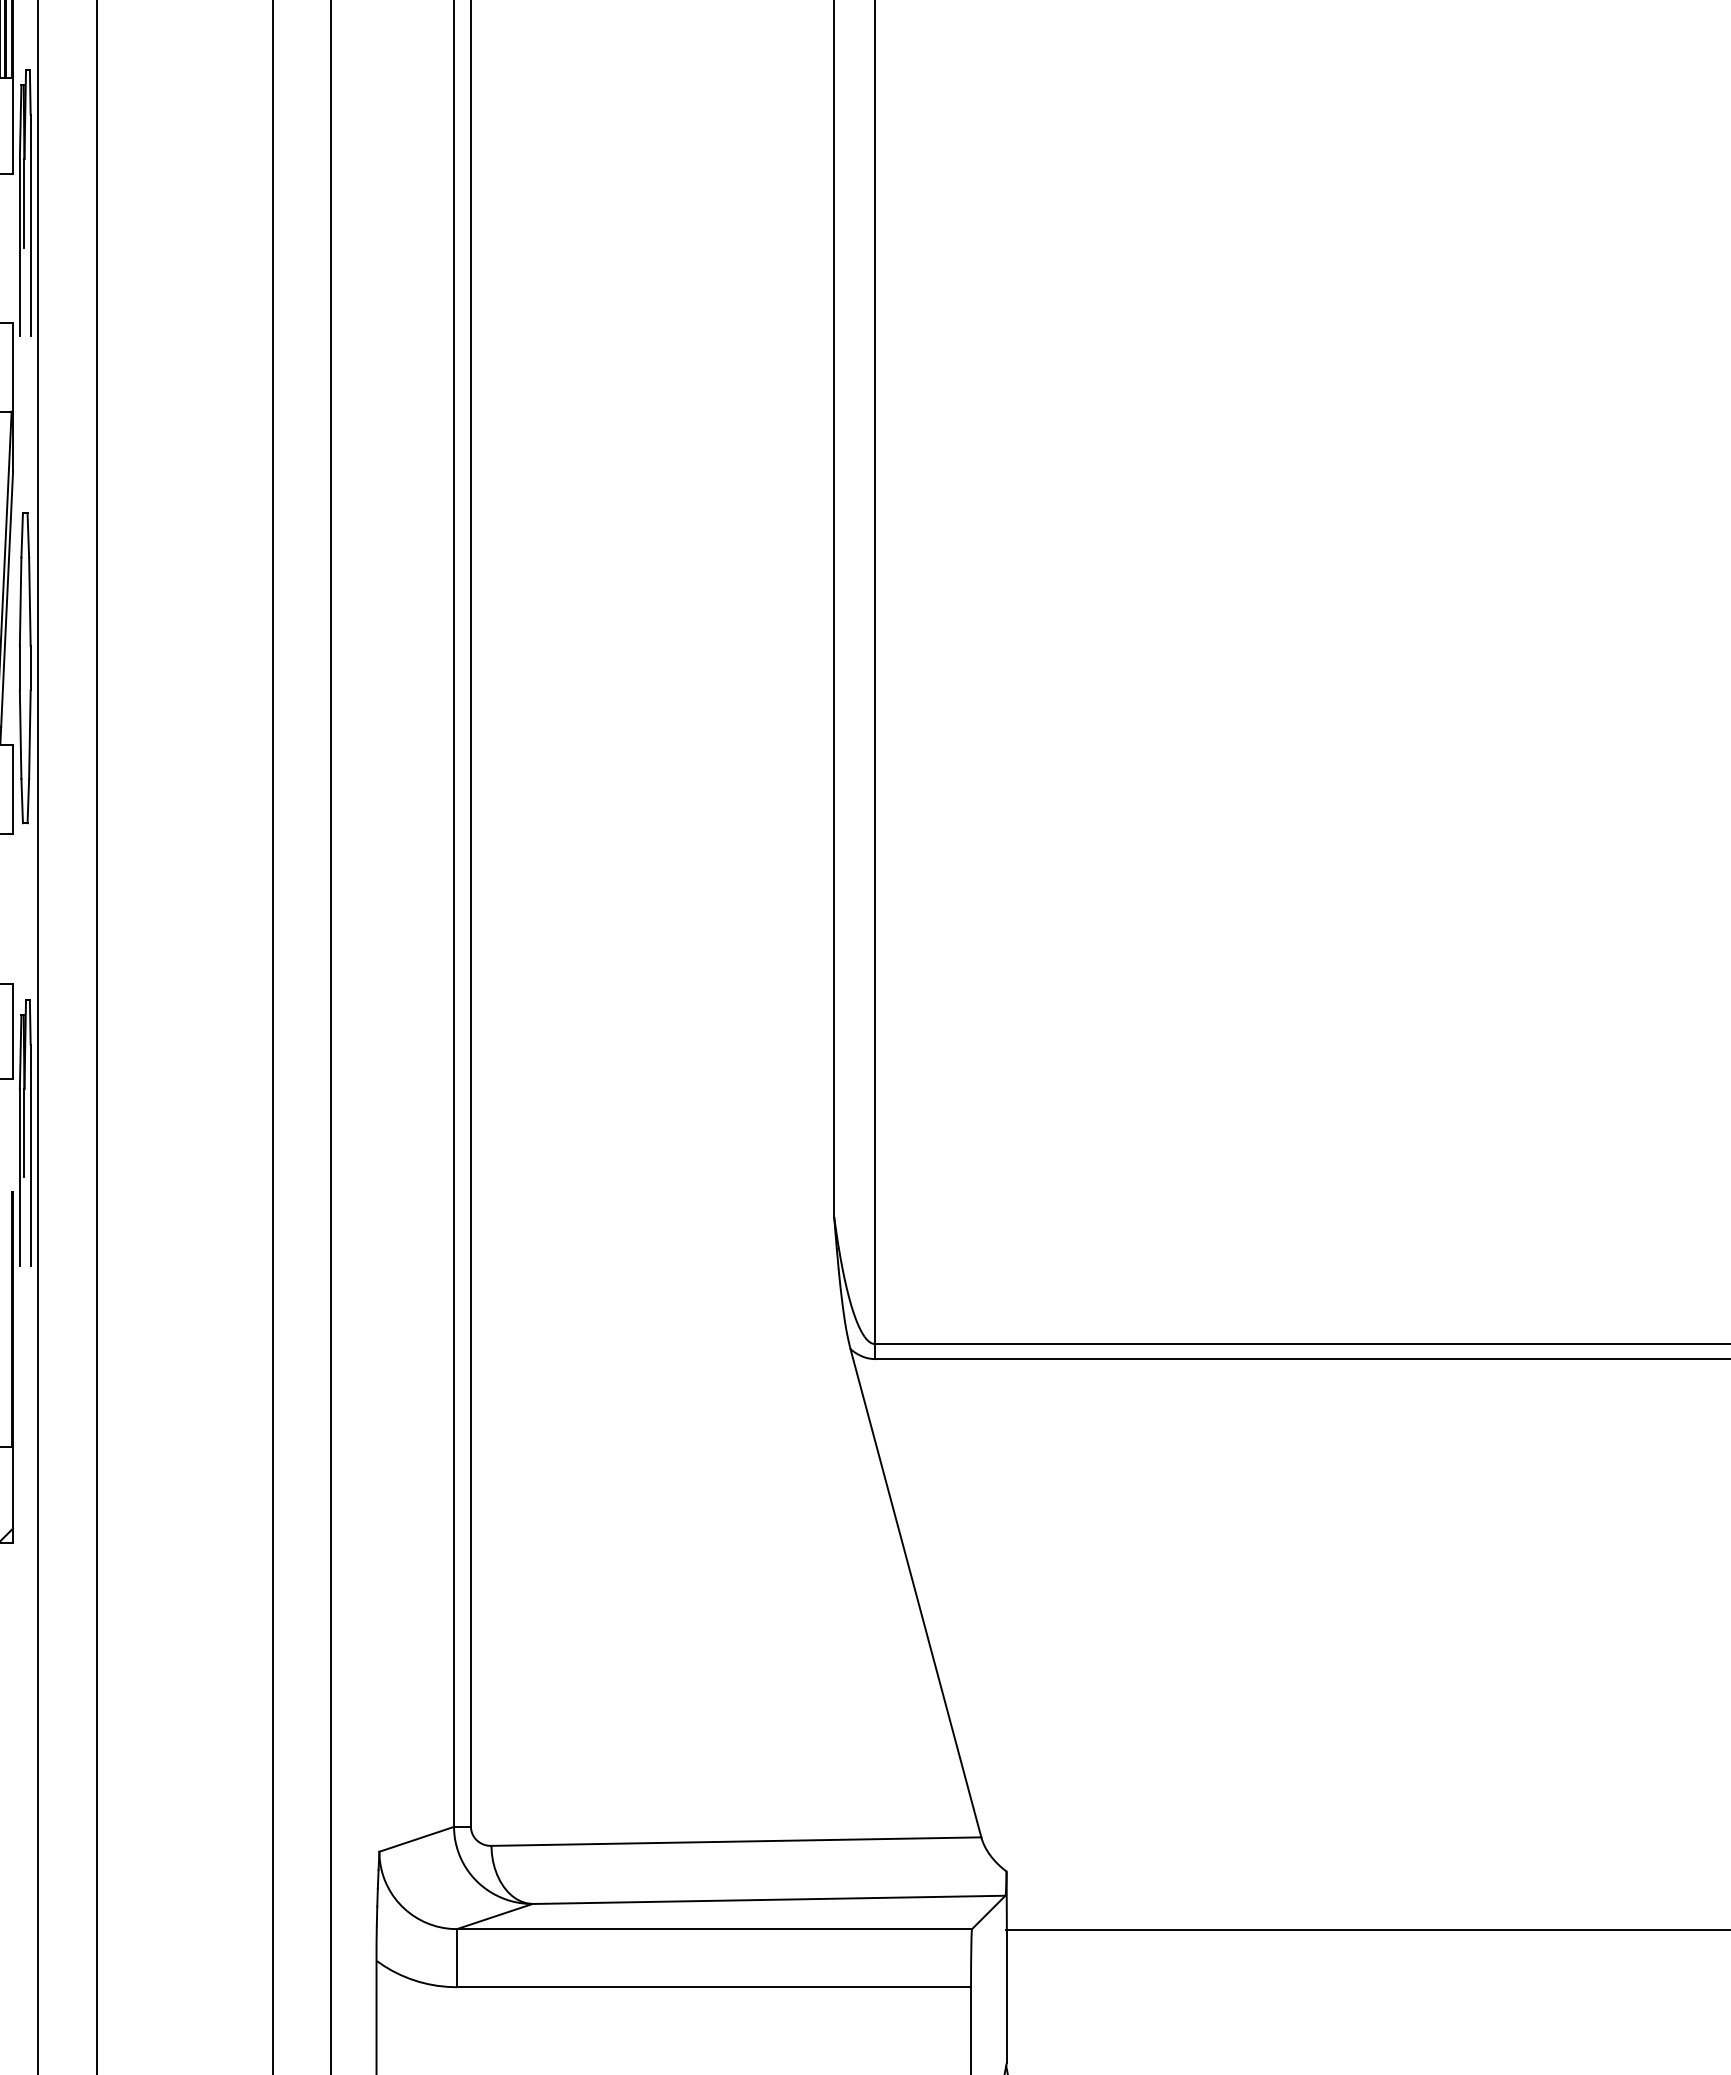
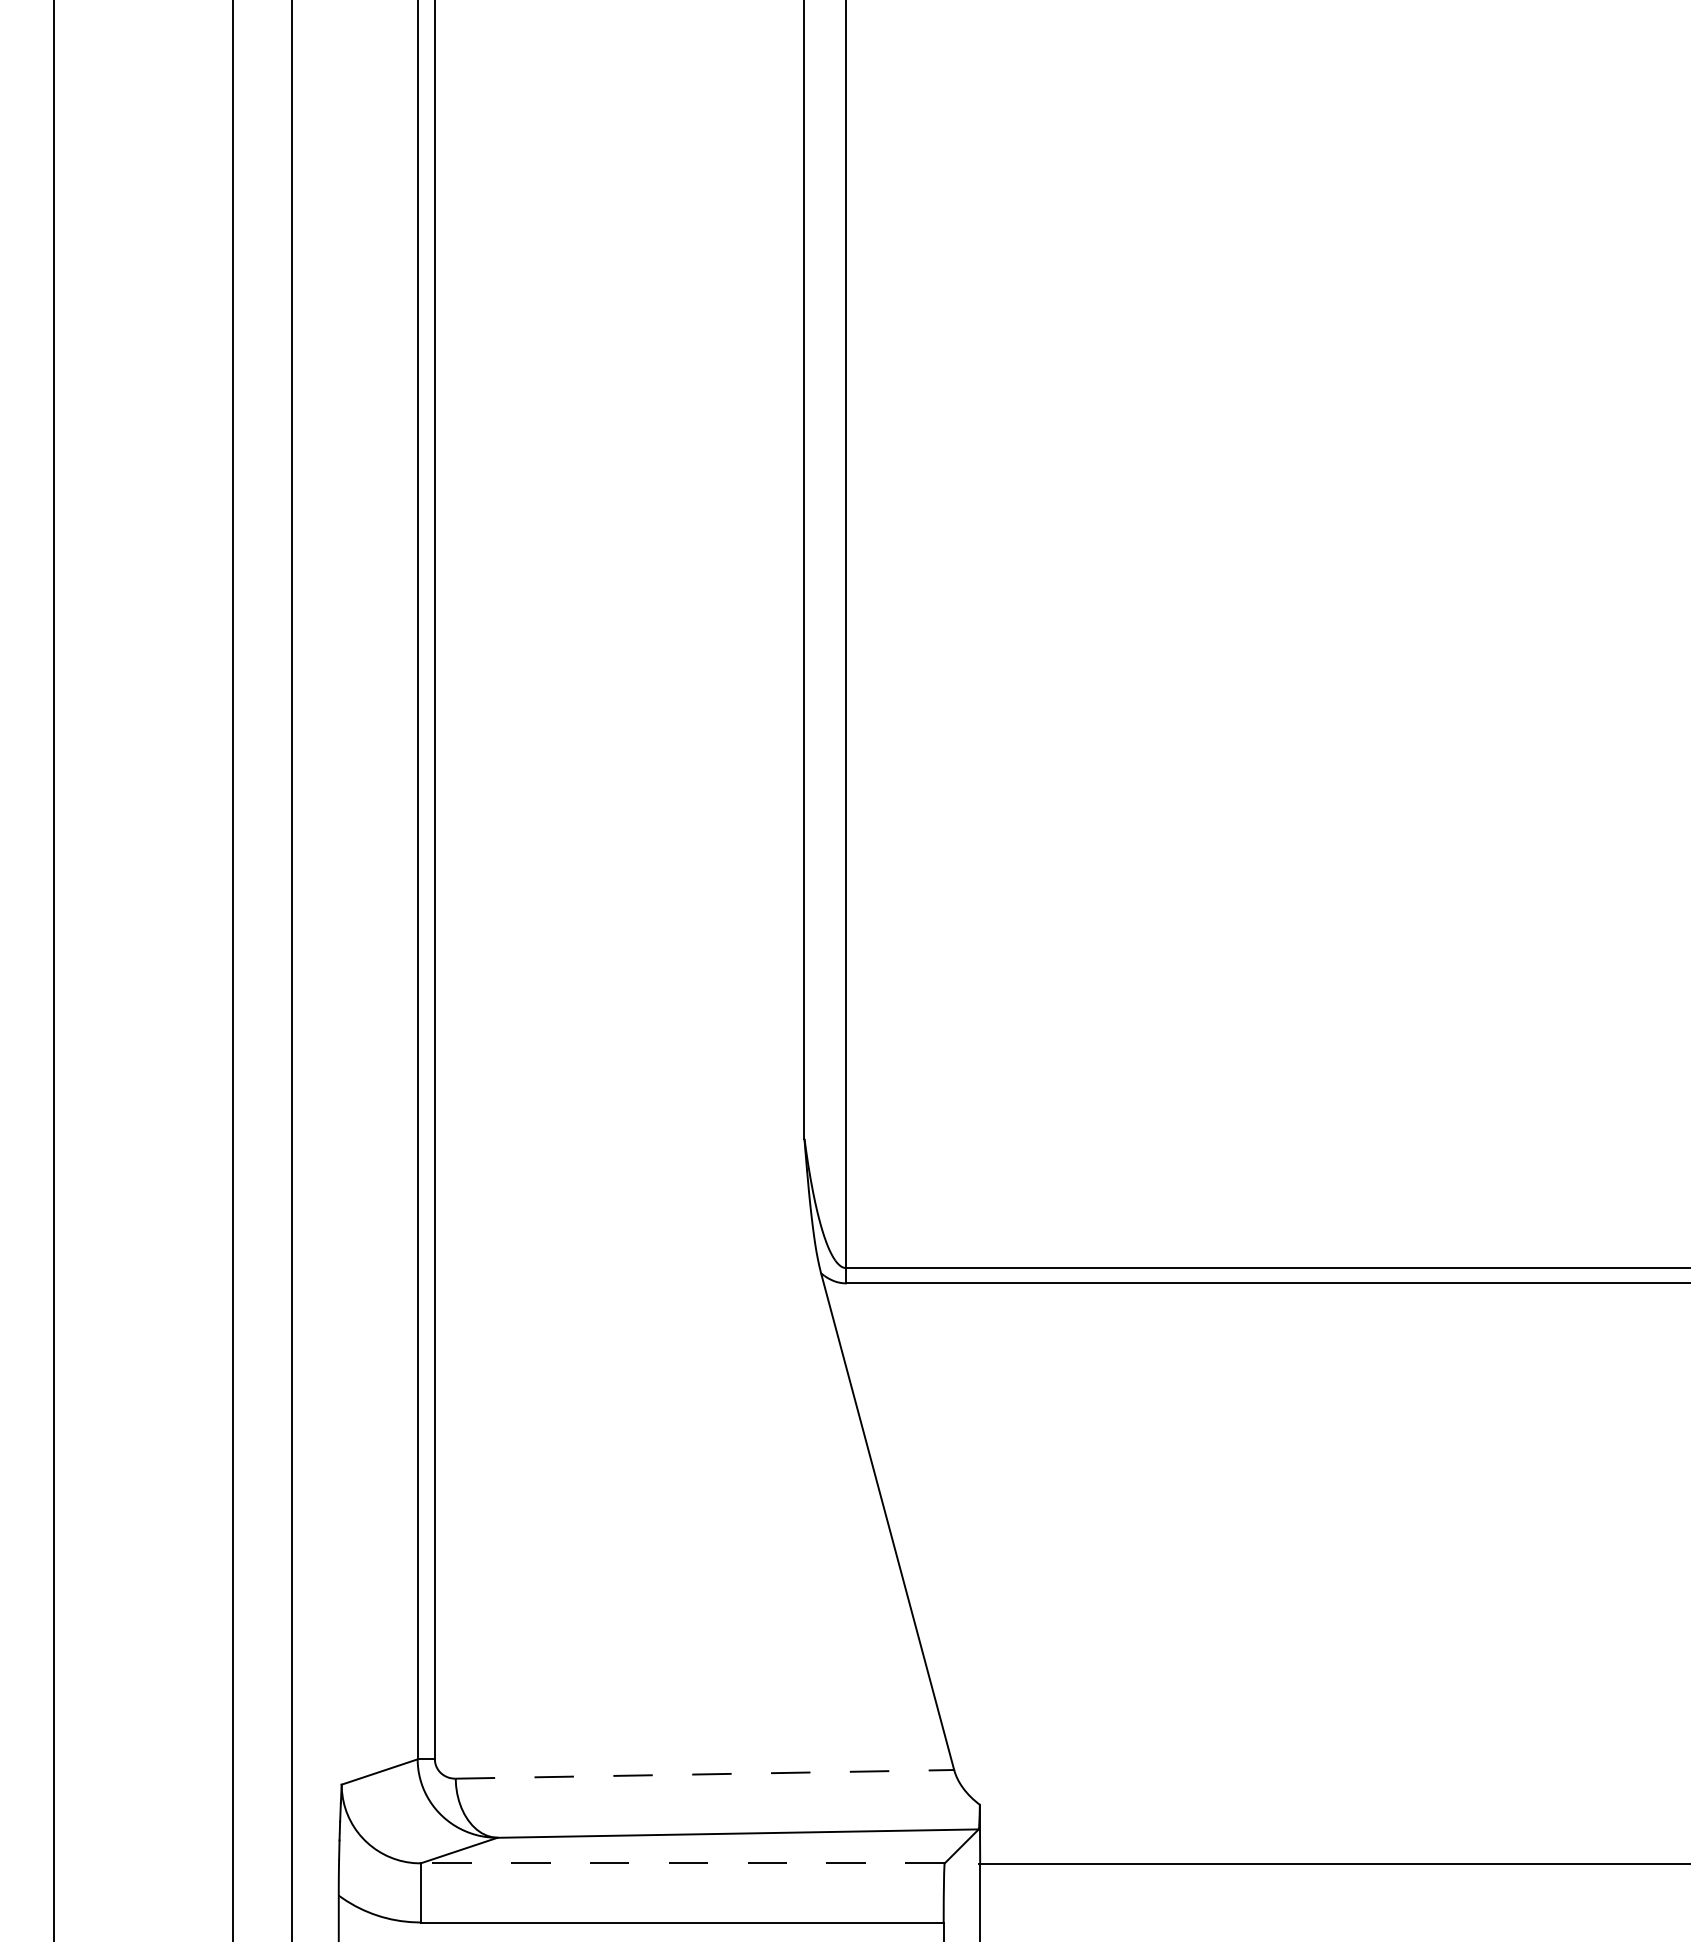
line: (736, 1841) -> (705, 1774), solid -> dashed
line: (714, 1929) -> (682, 1863), solid -> dashed

